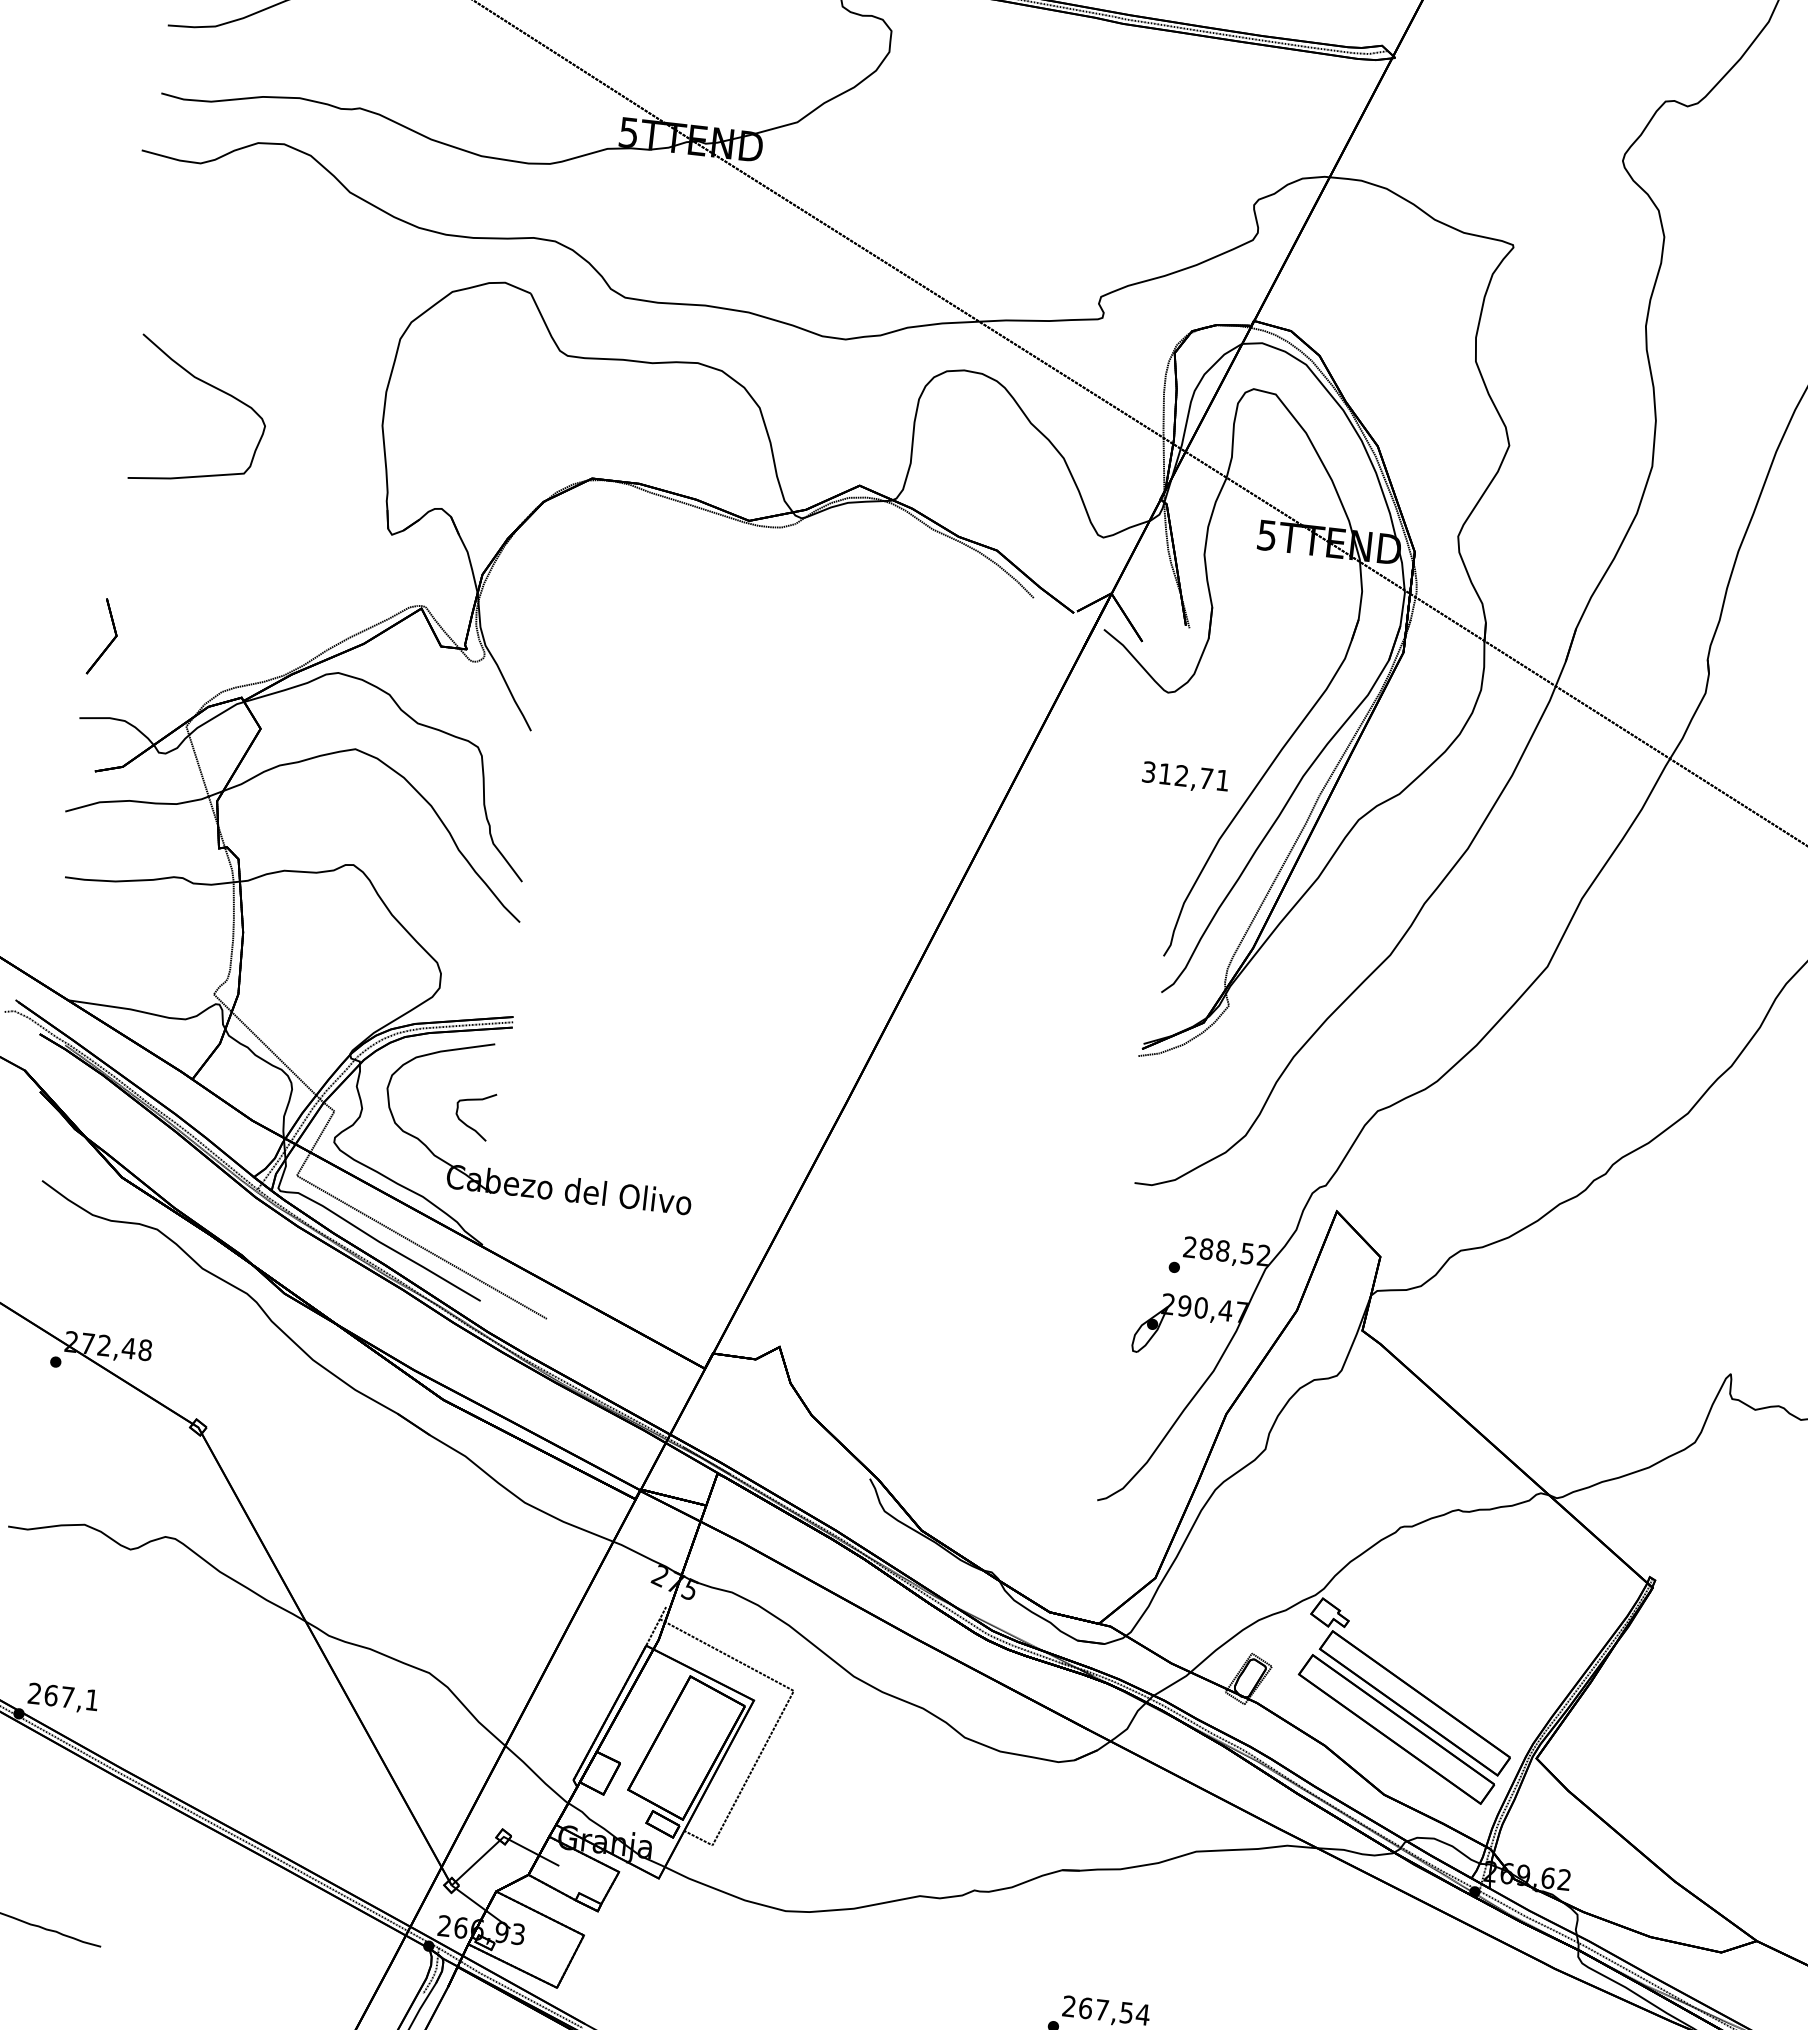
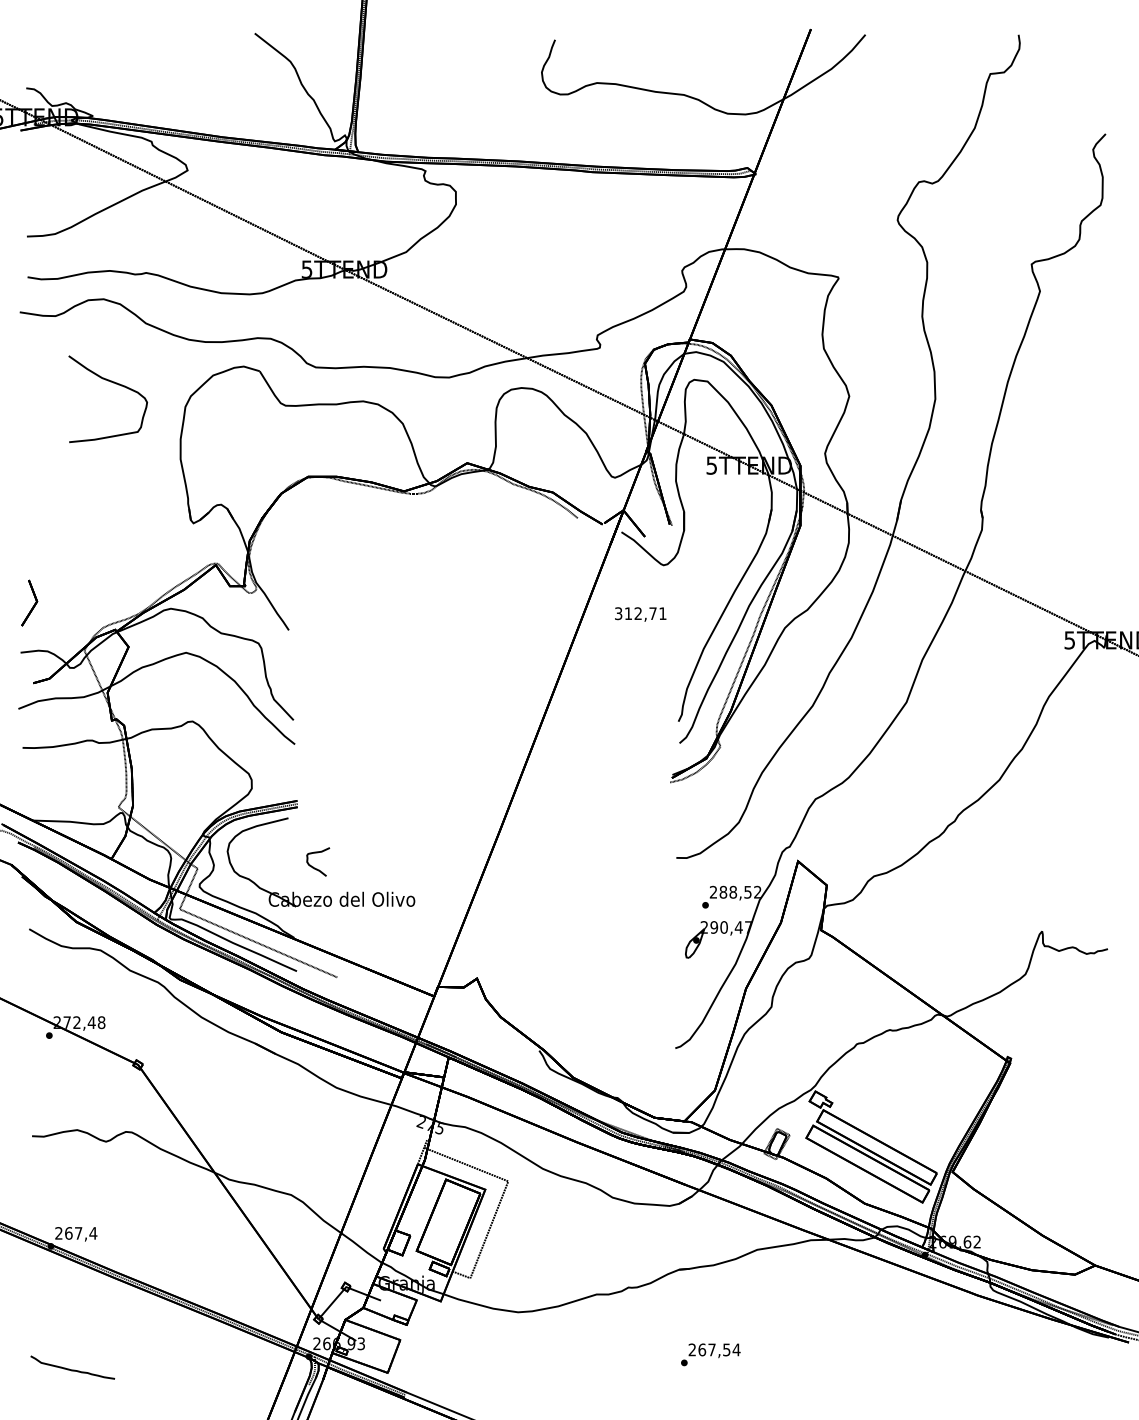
curve: (212, 388) -> (113, 383), moved
text: (1185, 777) -> (640, 614), moved
curve: (469, 1124) -> (315, 867), moved
text: (92, 1700) -> (93, 1233), 267,1 -> 267,4

